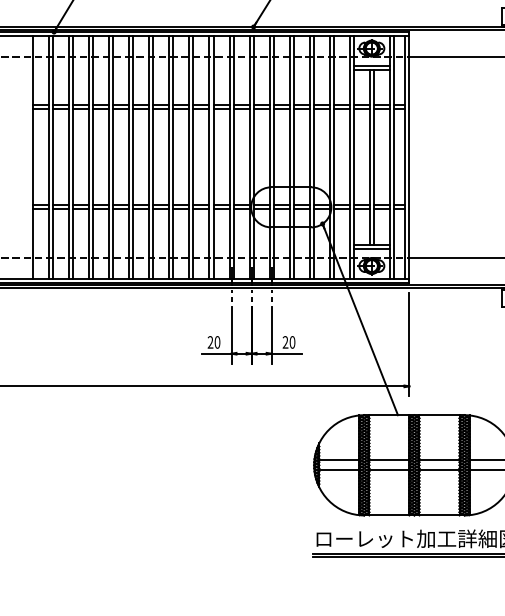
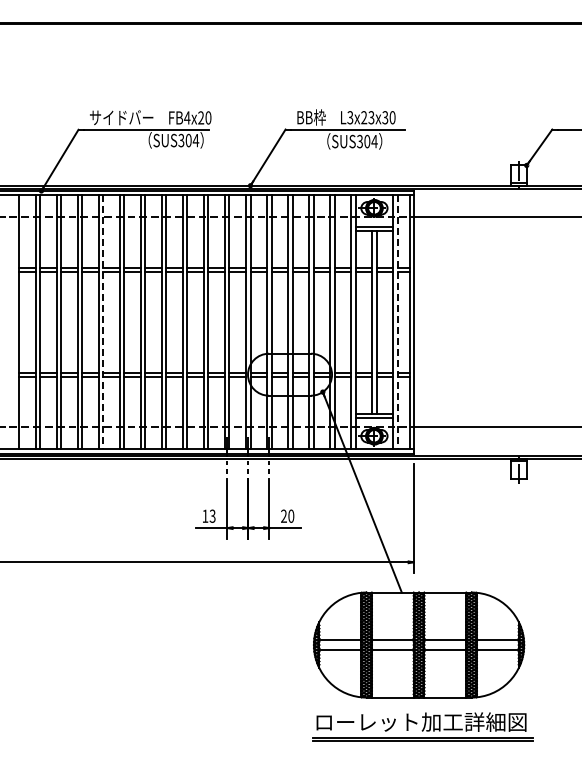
line: (113, 157) -> (103, 322), solid -> dashed
line: (393, 157) -> (397, 322), solid -> dashed
text: (213, 341) -> (208, 515), 20 -> 13

